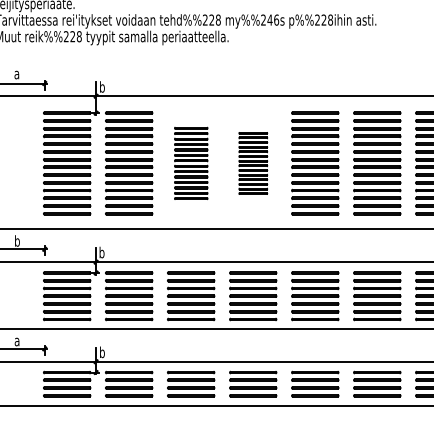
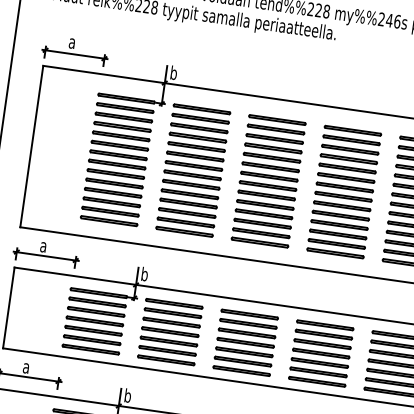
part: (191, 163) -> (269, 181), size x1.43
part: (253, 163) -> (344, 192), size x1.67
text: (16, 240) -> (42, 244), b -> a

